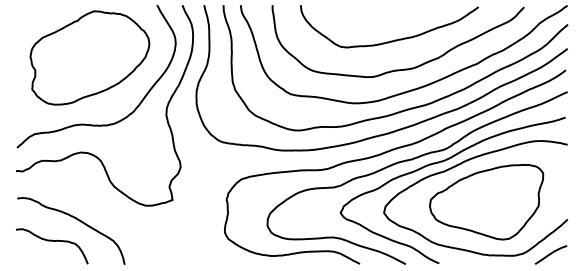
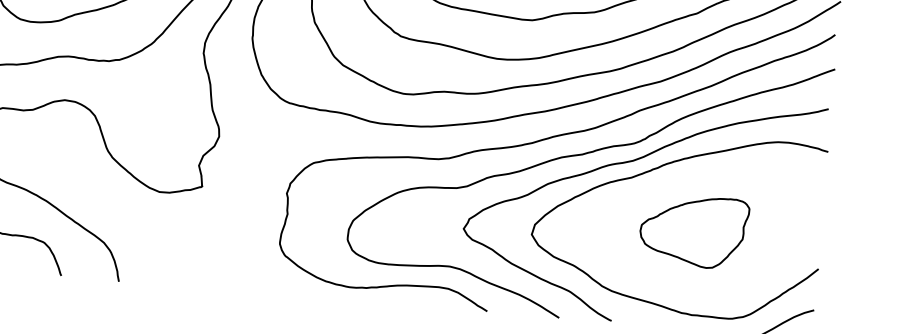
part: (486, 202) -> (693, 231), size x0.6

